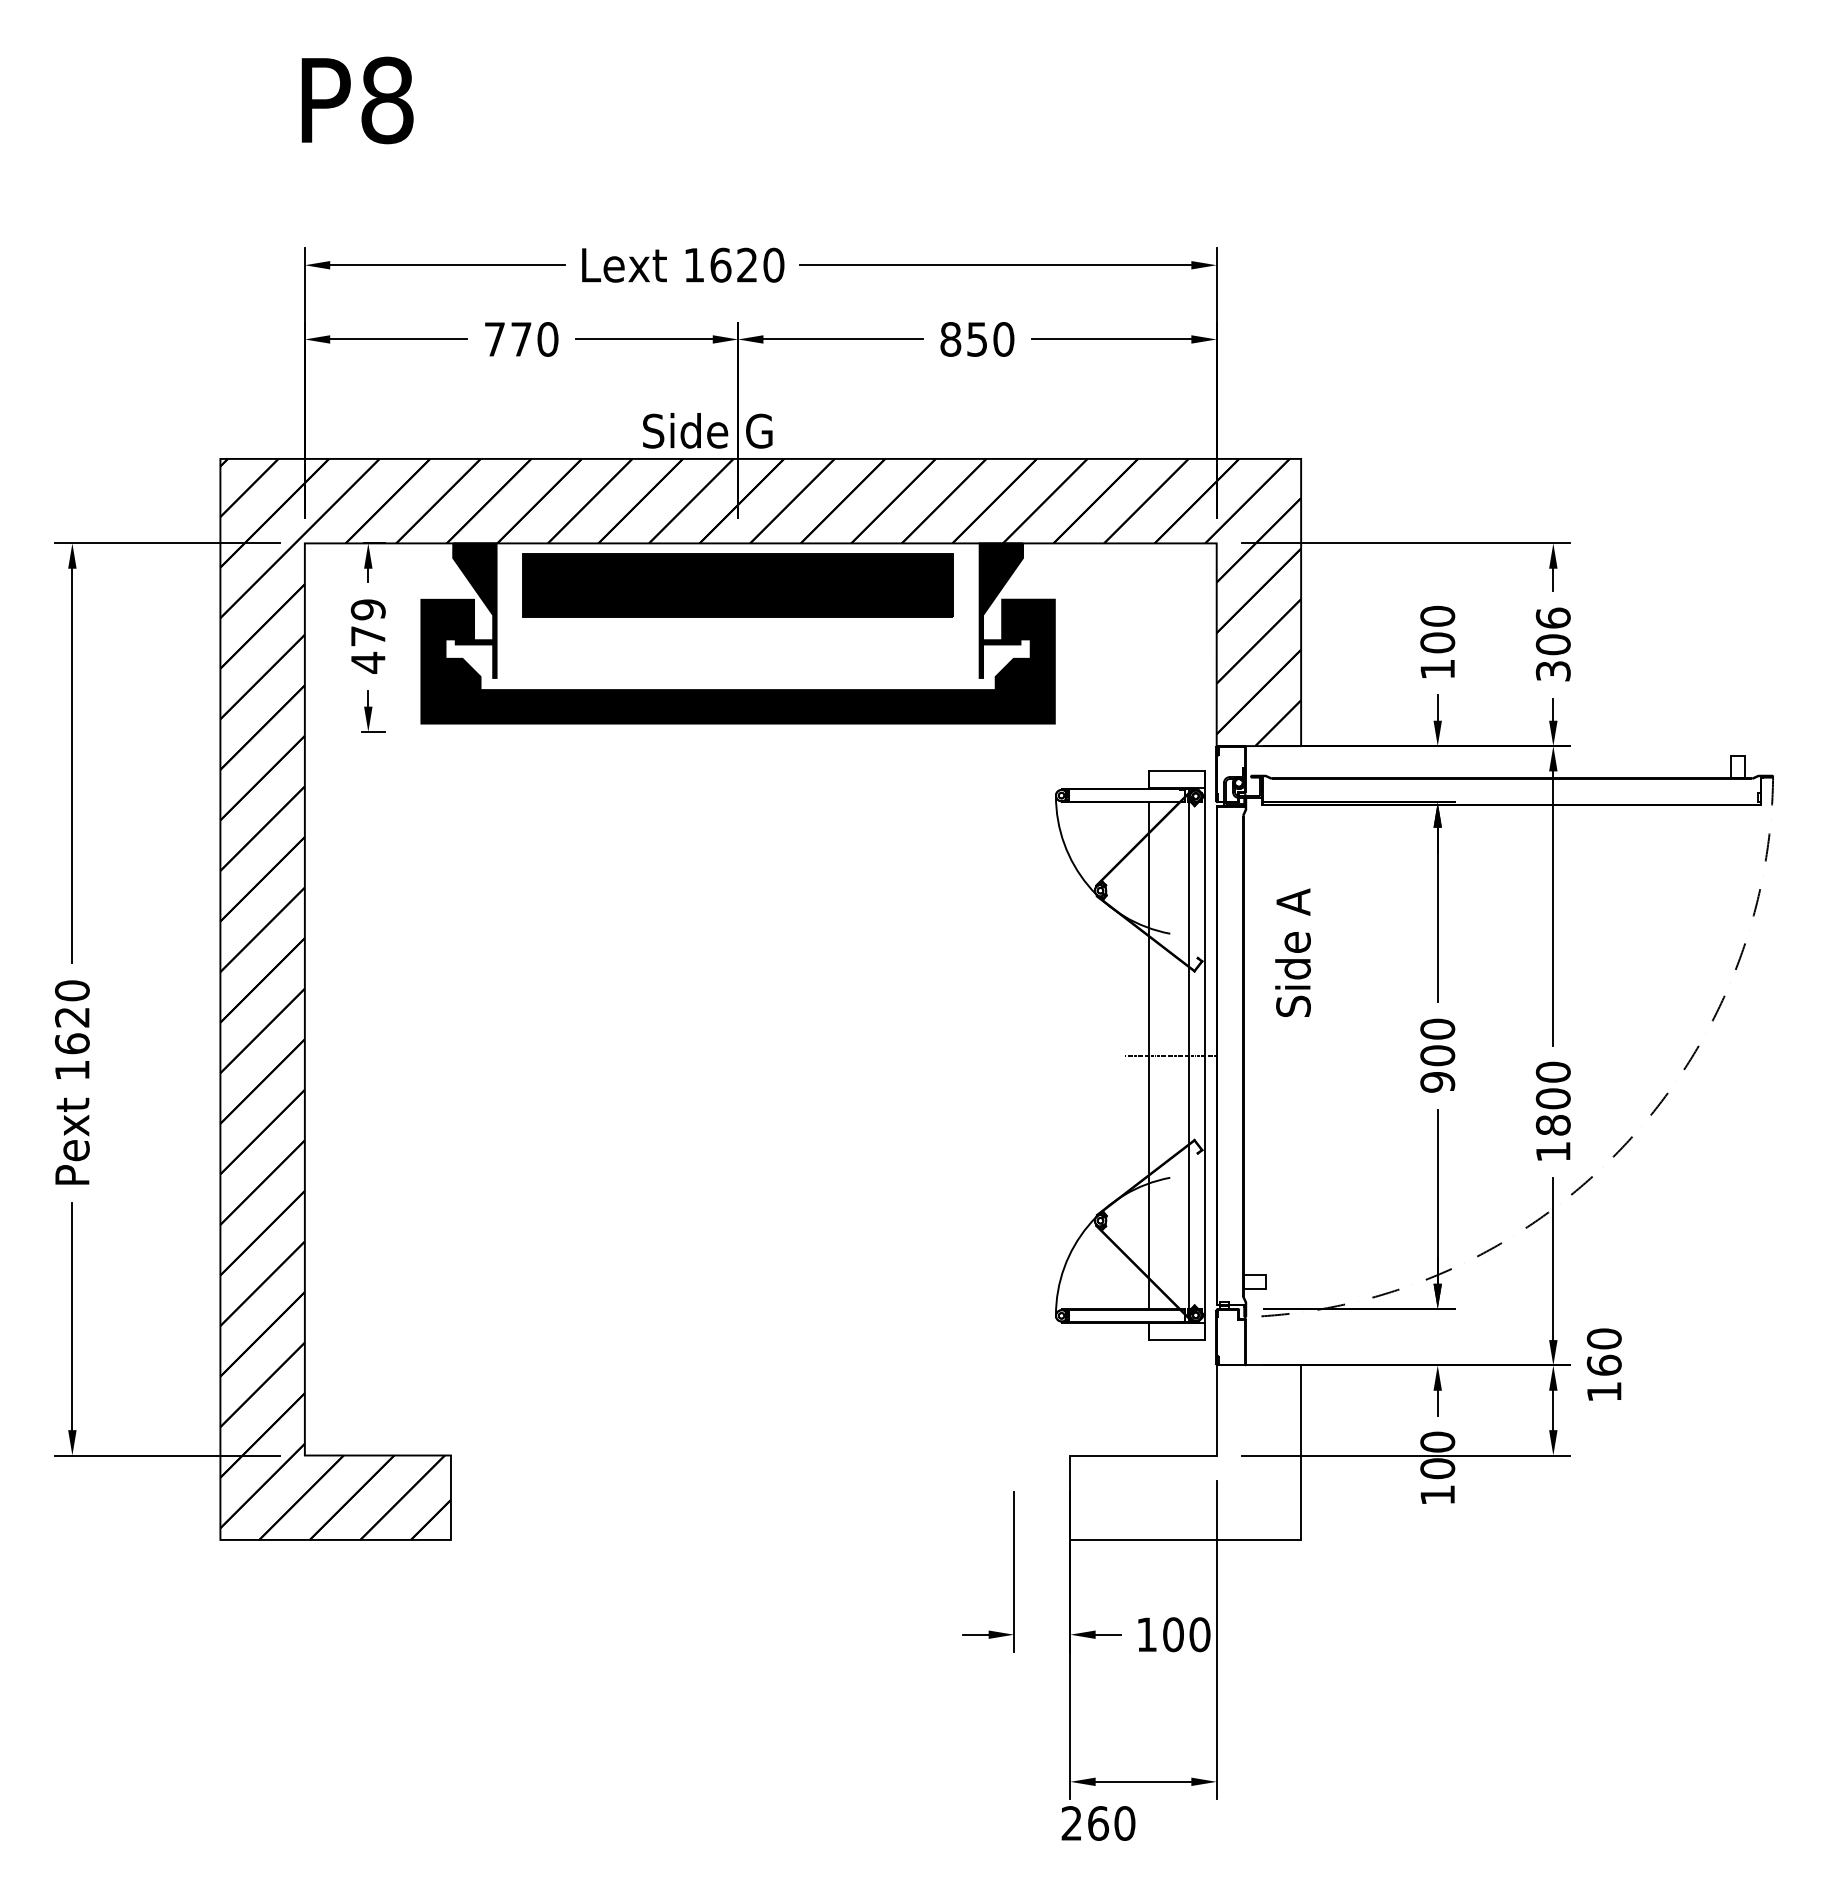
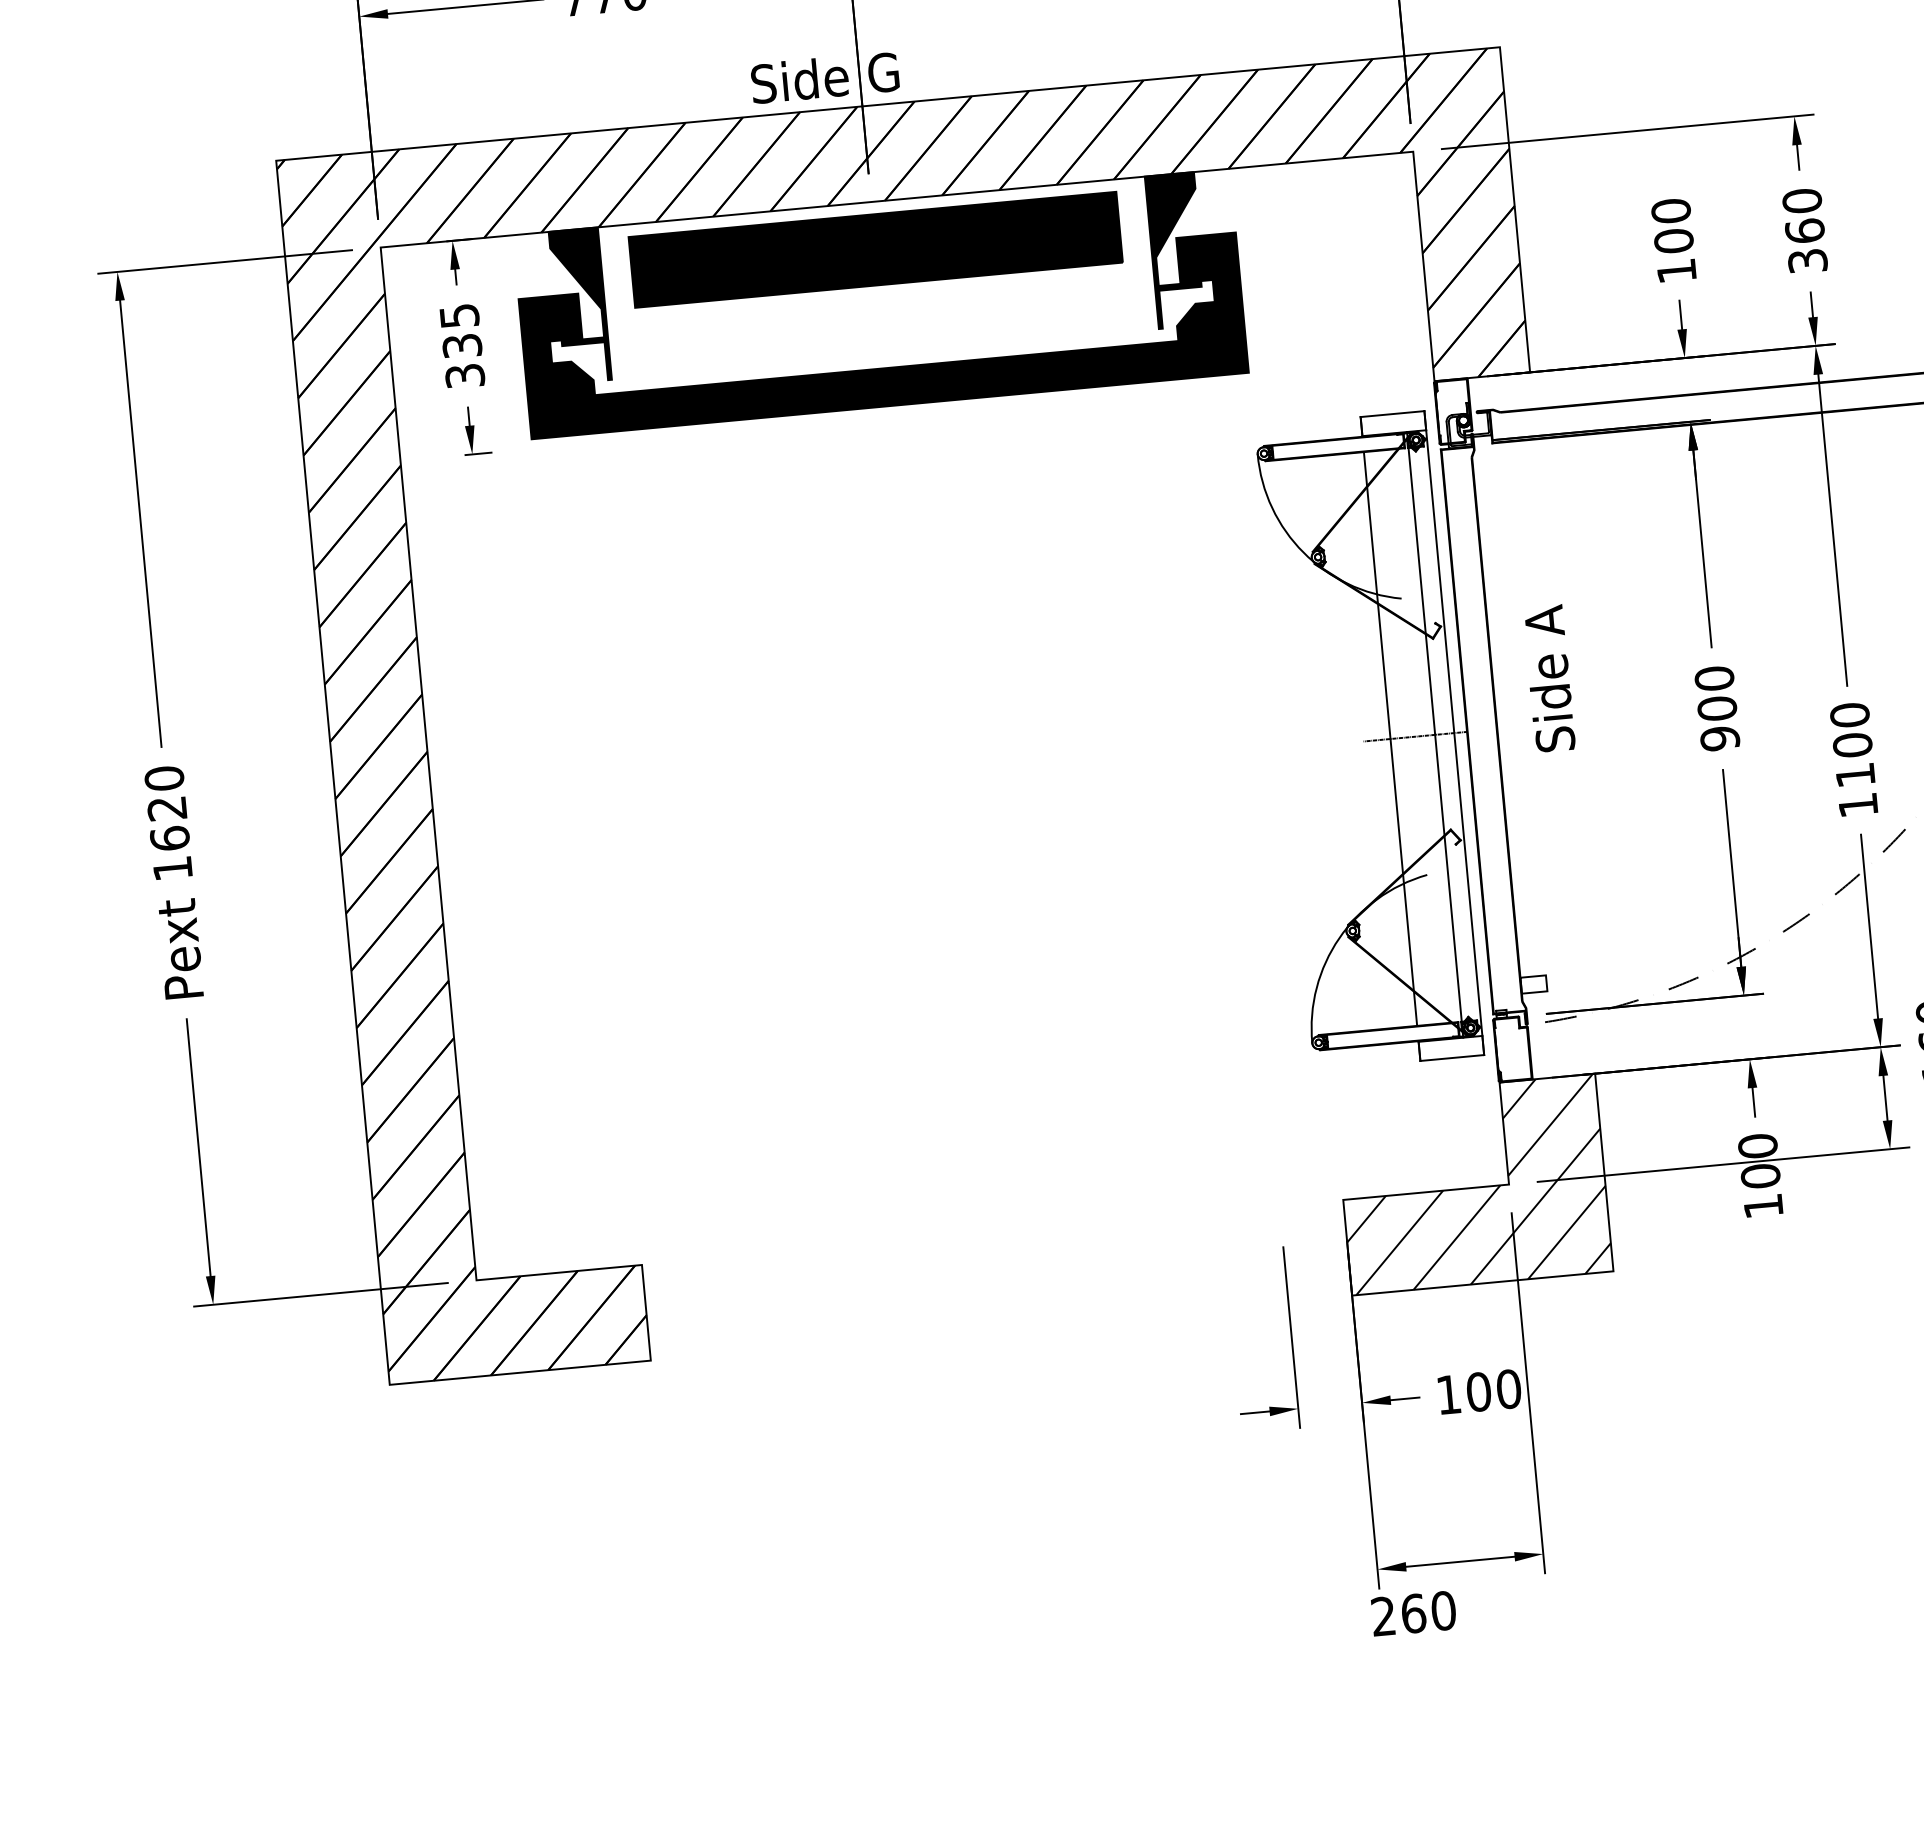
text: (1552, 631) -> (1802, 216), 306 -> 360
text: (367, 636) -> (461, 346), 479 -> 335
text: (1292, 952) -> (1548, 678), moved
text: (1552, 1125) -> (1854, 775), 1800 -> 1100
hatch: (1185, 1452) -> (1473, 1184), added

